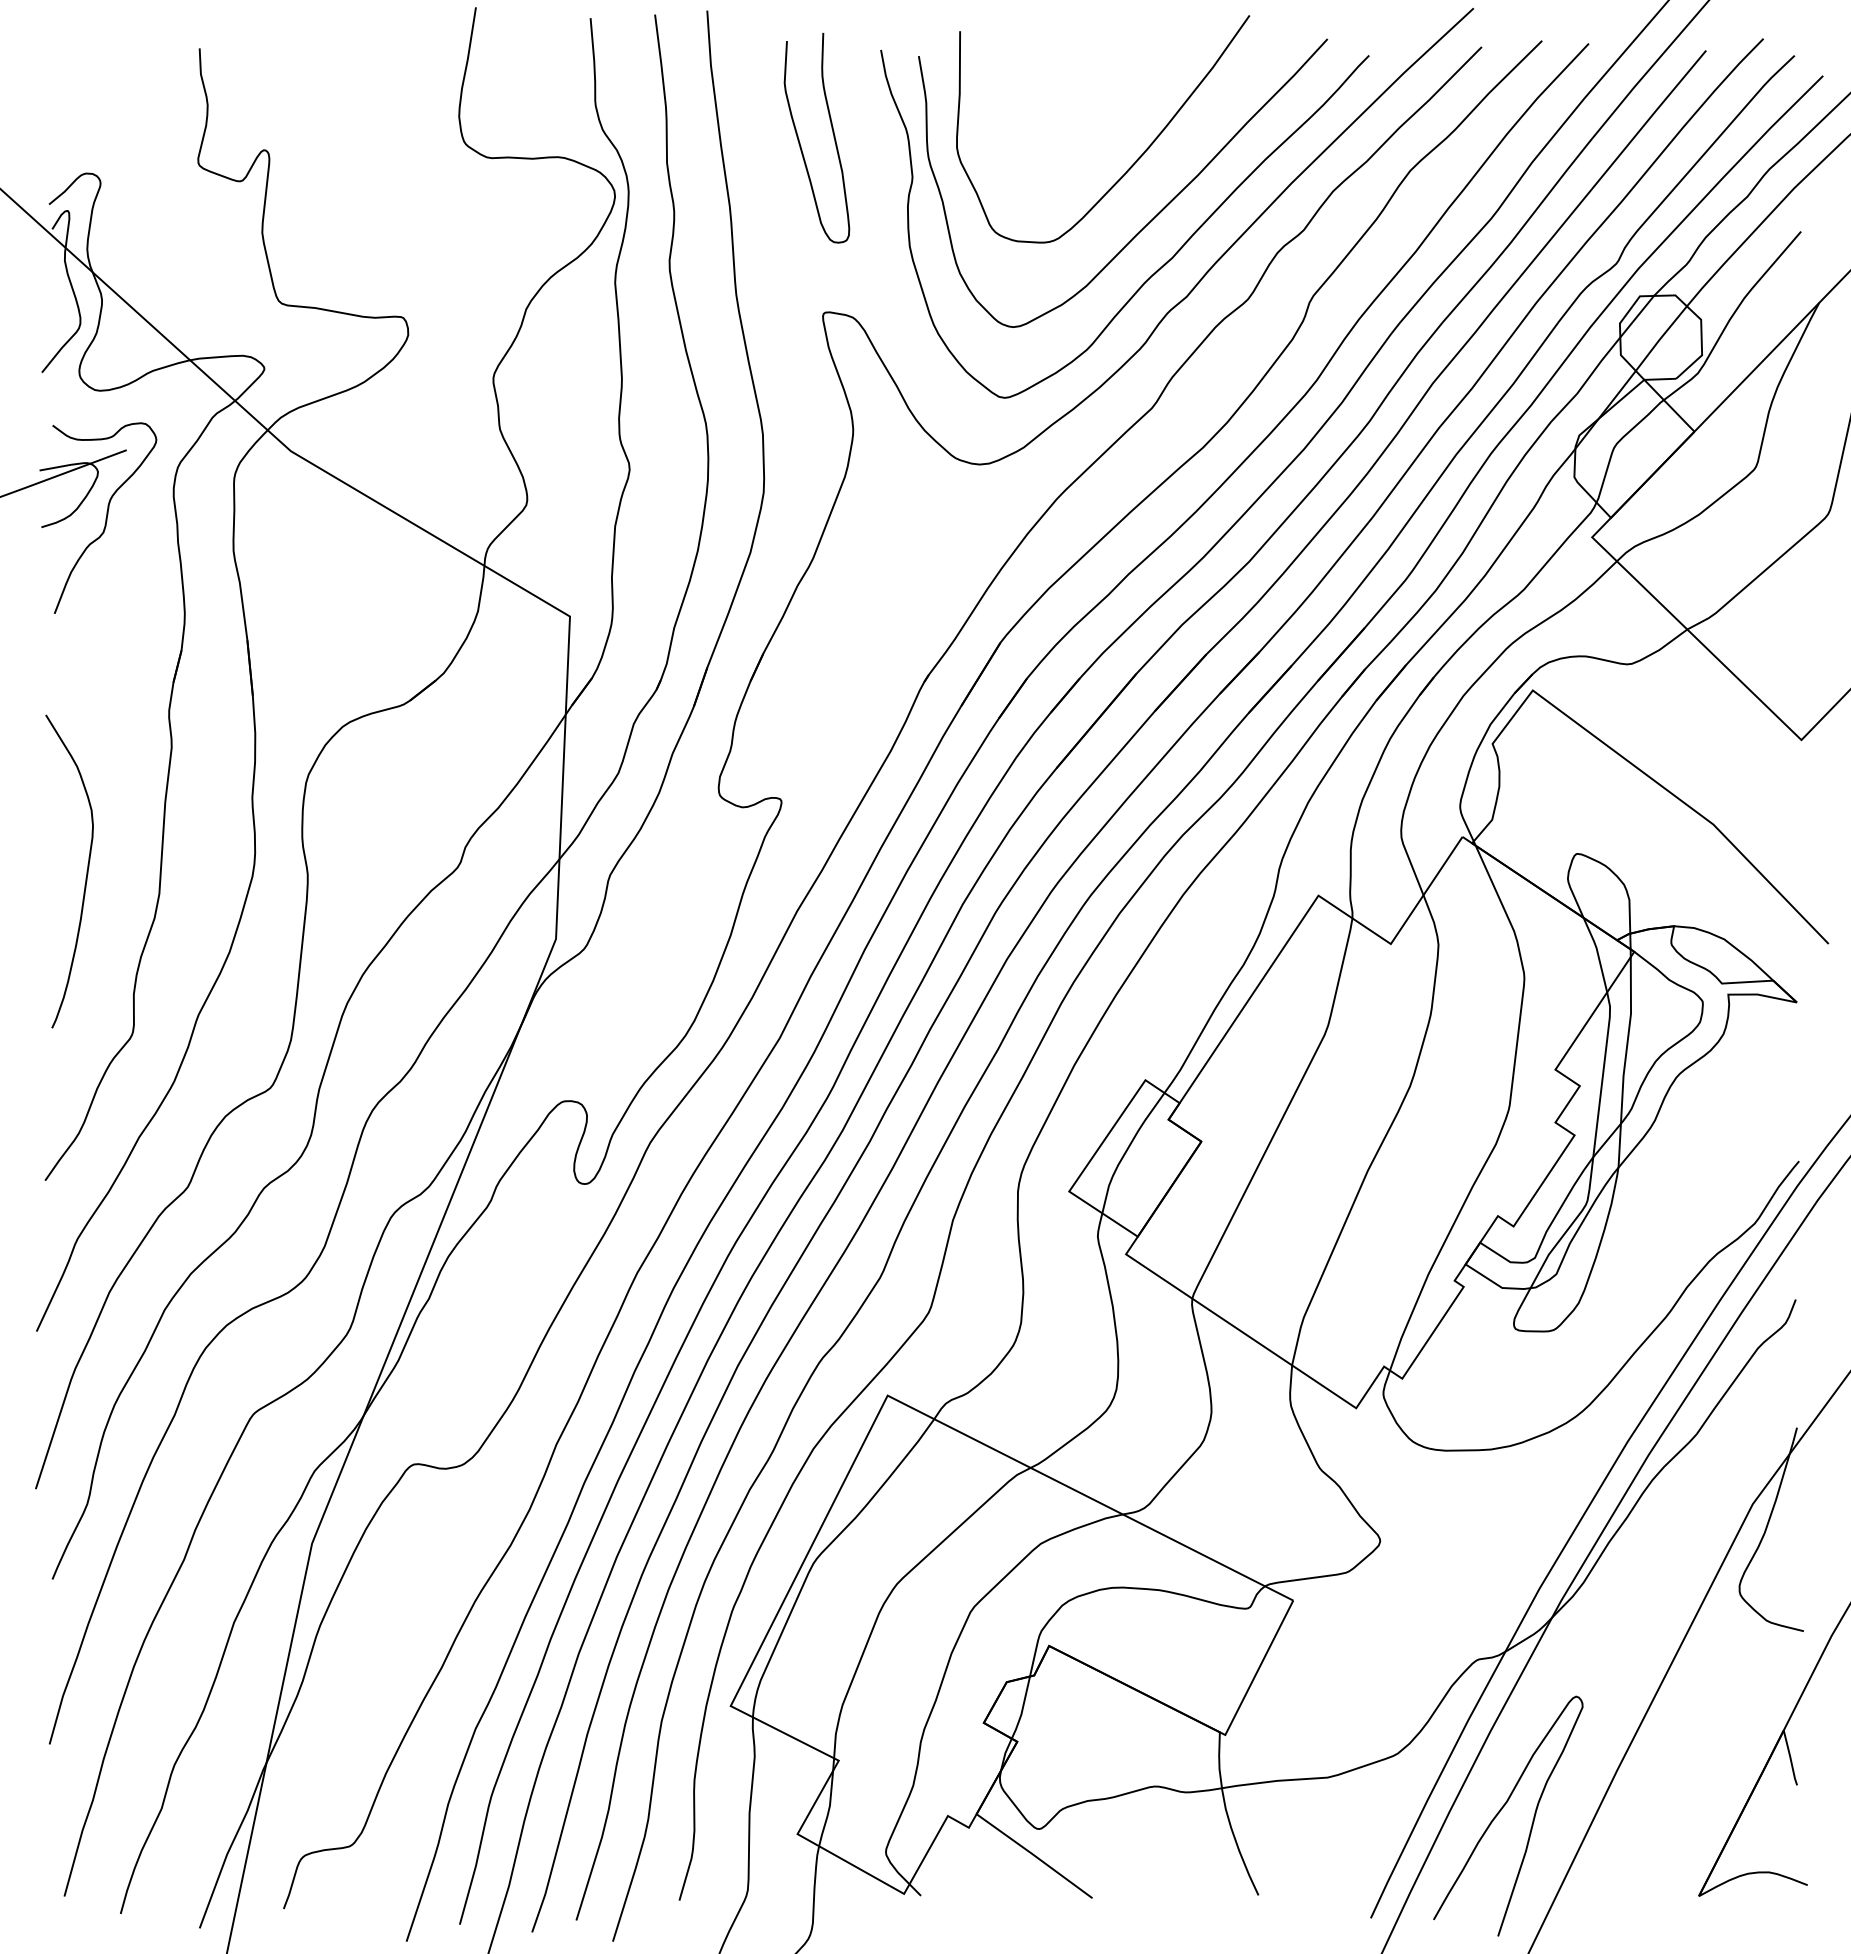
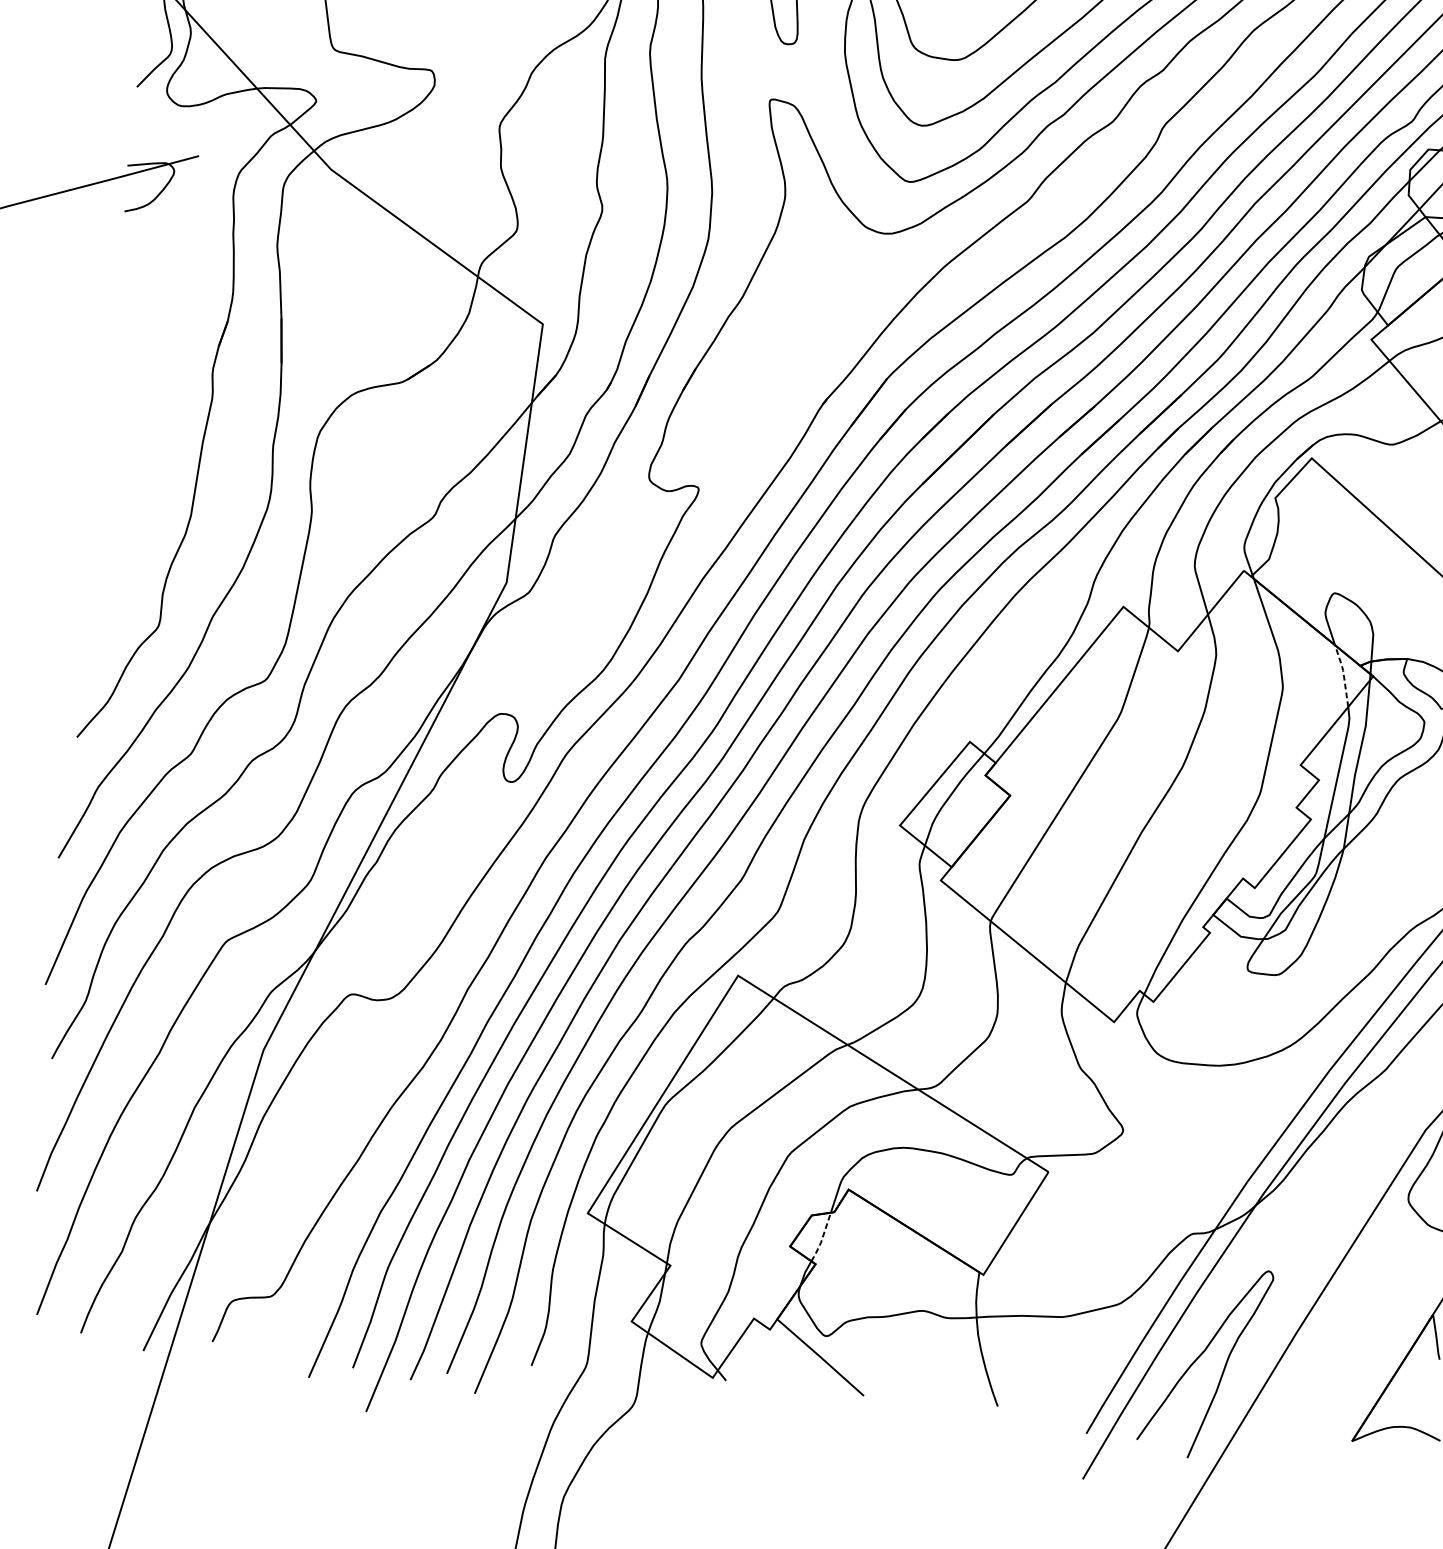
curve: (105, 518) -> (176, 209), removed
curve: (86, 871) -> (134, 491), removed
line: (1597, 952) -> (1343, 674), solid -> dashed
line: (1022, 1709) -> (822, 1238), solid -> dashed

